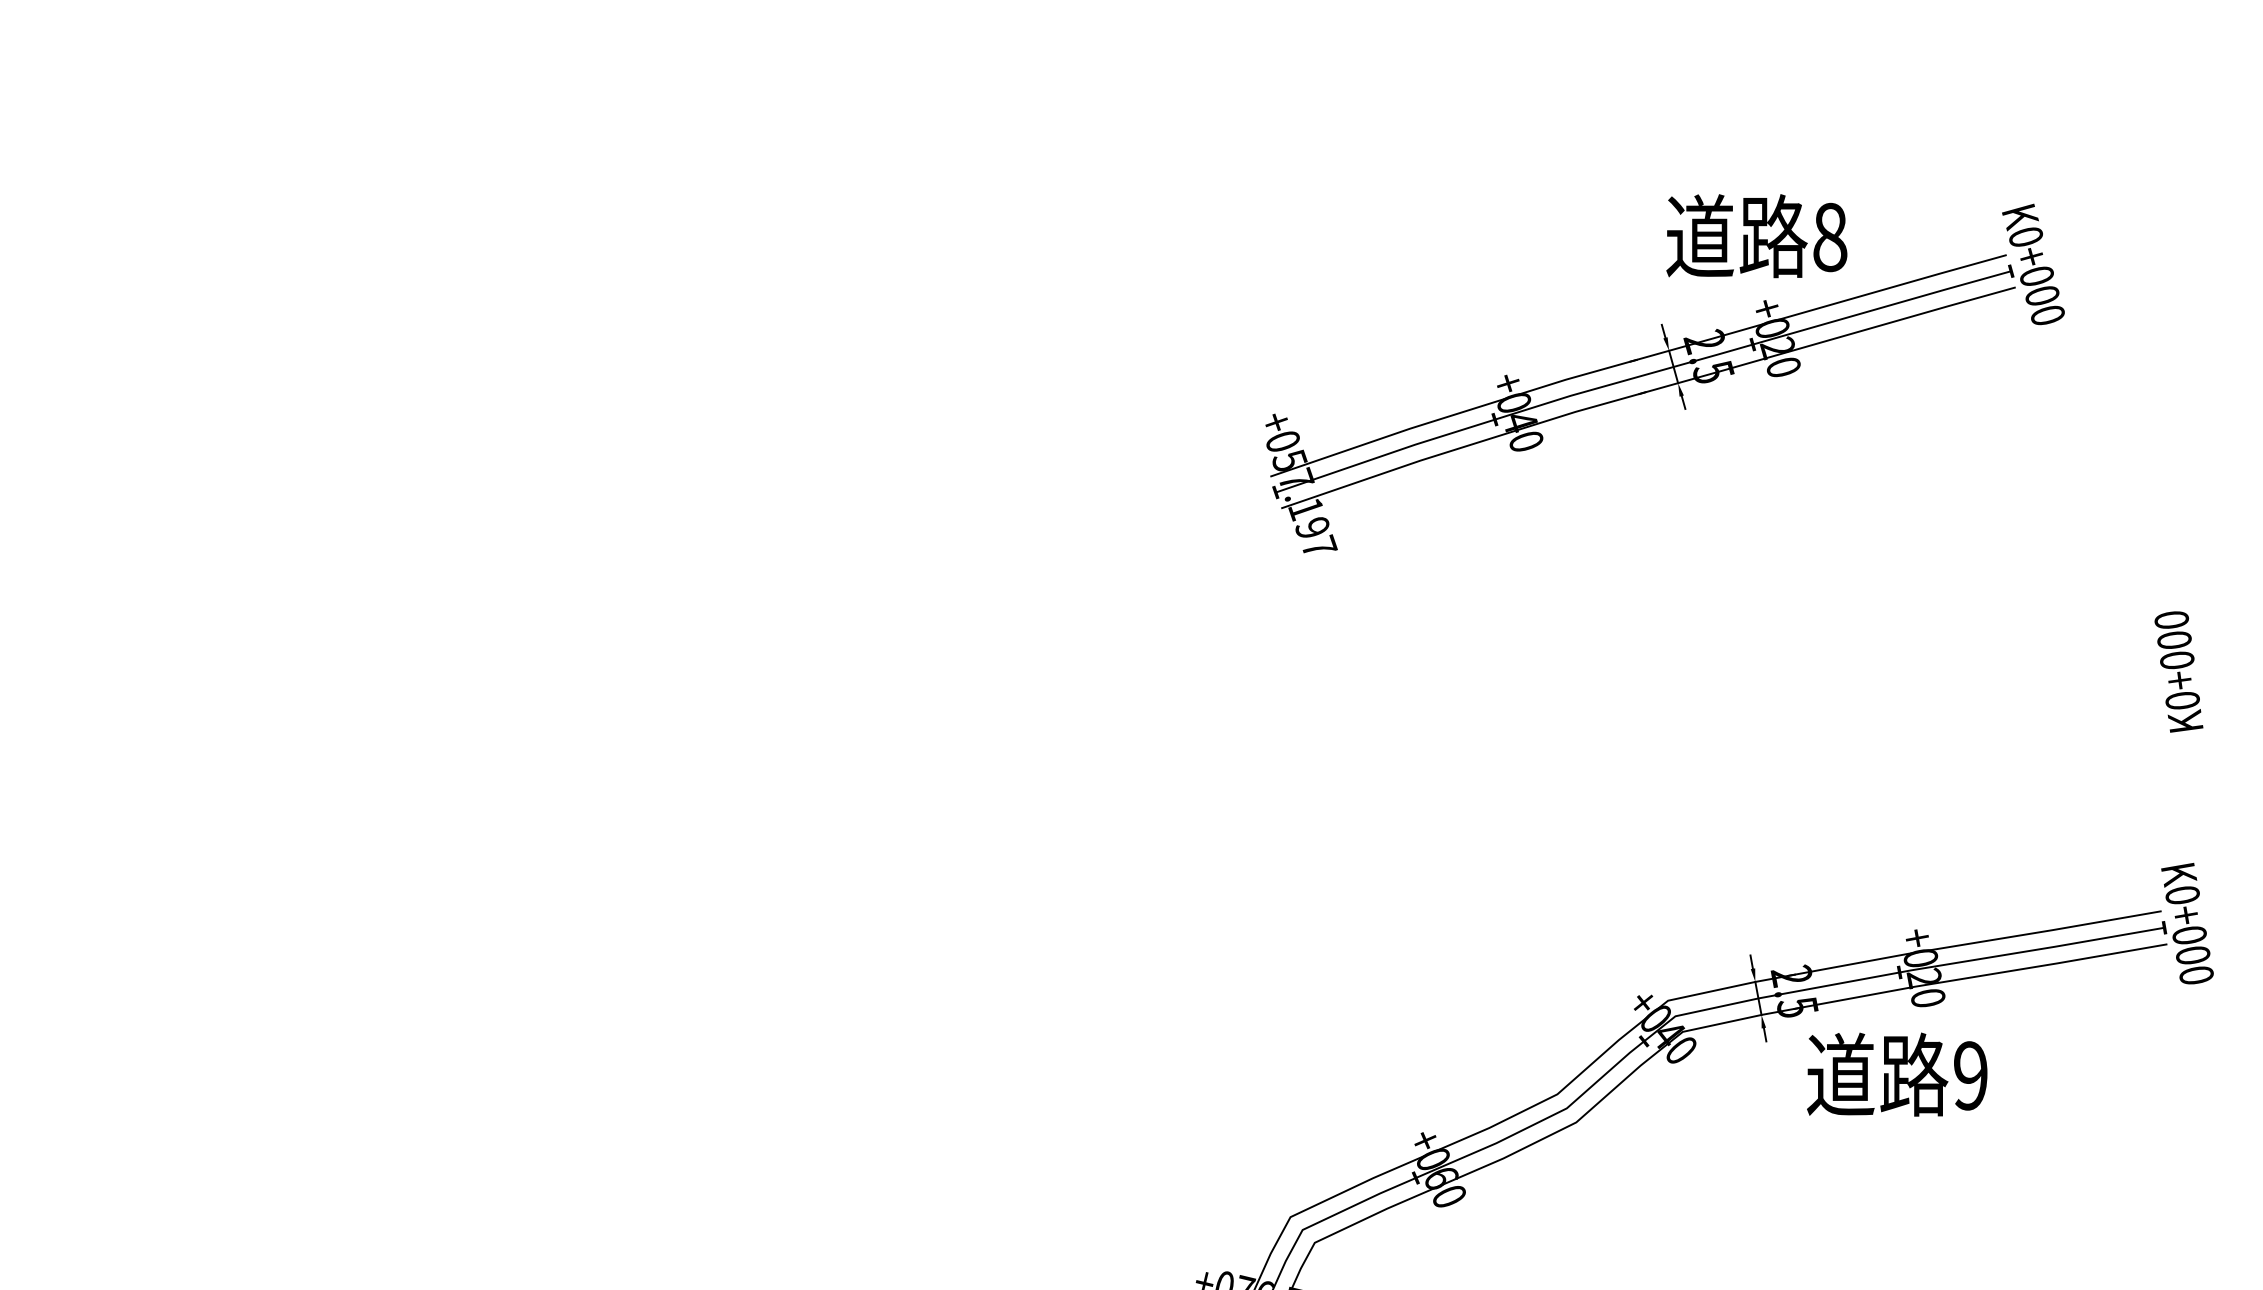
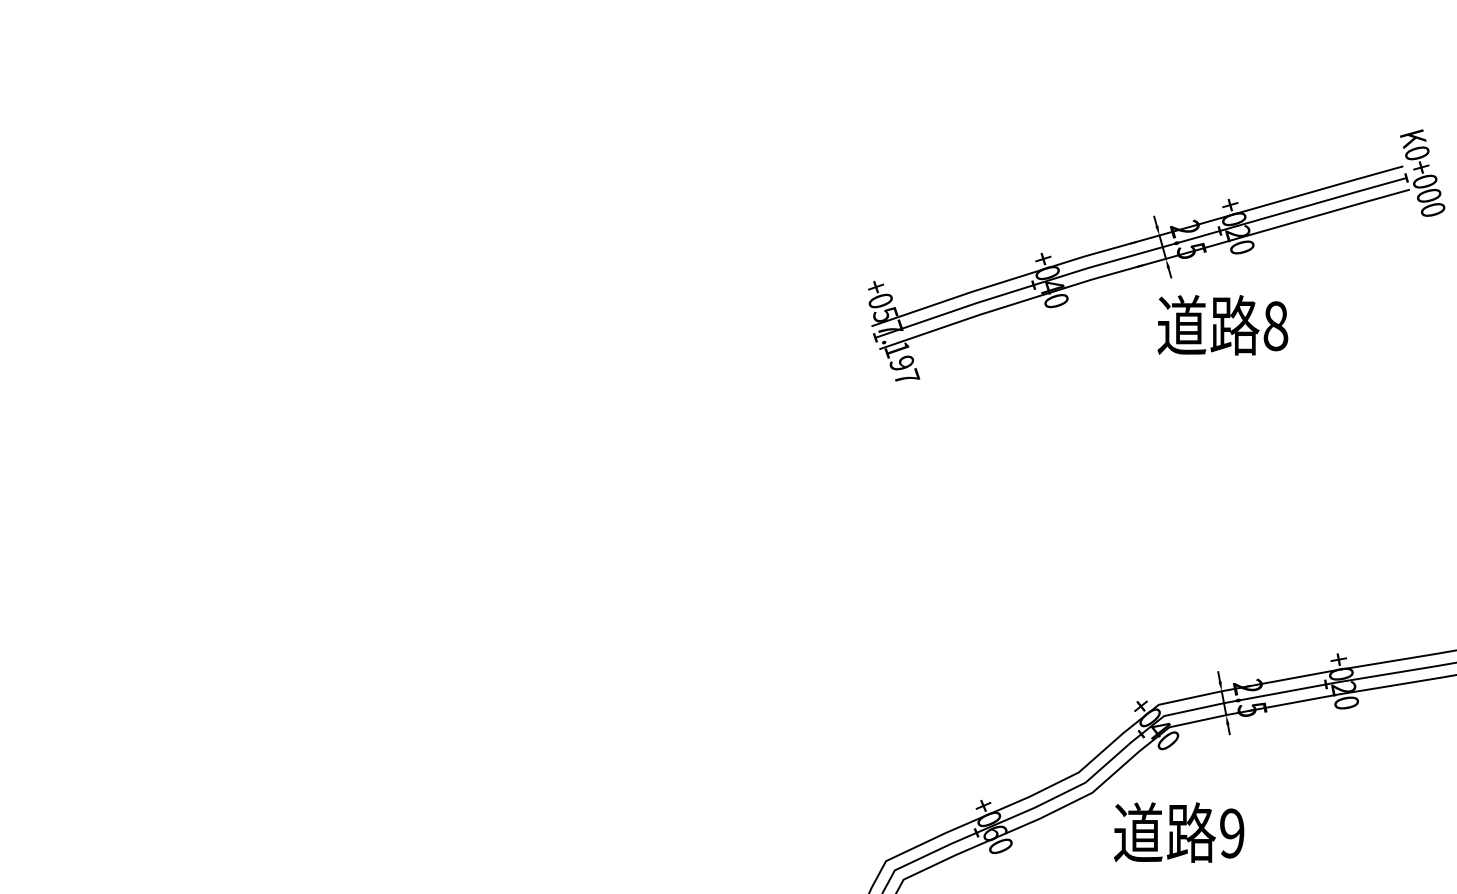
text: (1756, 236) -> (1222, 325), moved
text: (1897, 1074) -> (1179, 832), moved

